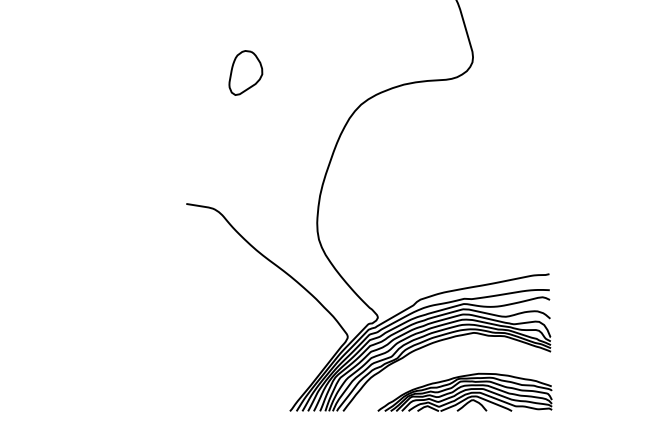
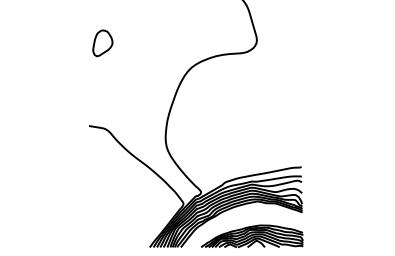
part: (245, 73) -> (102, 43), moved

